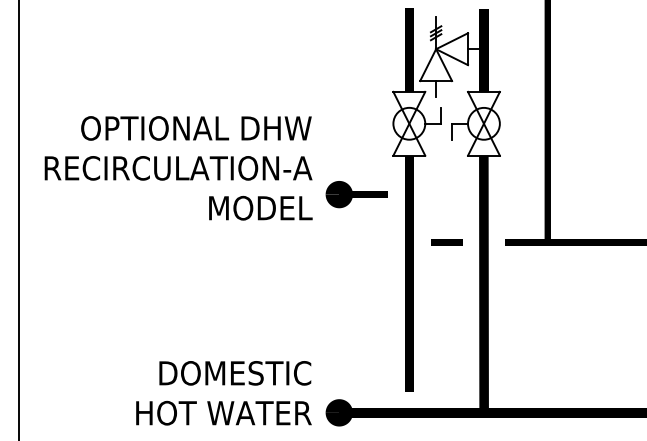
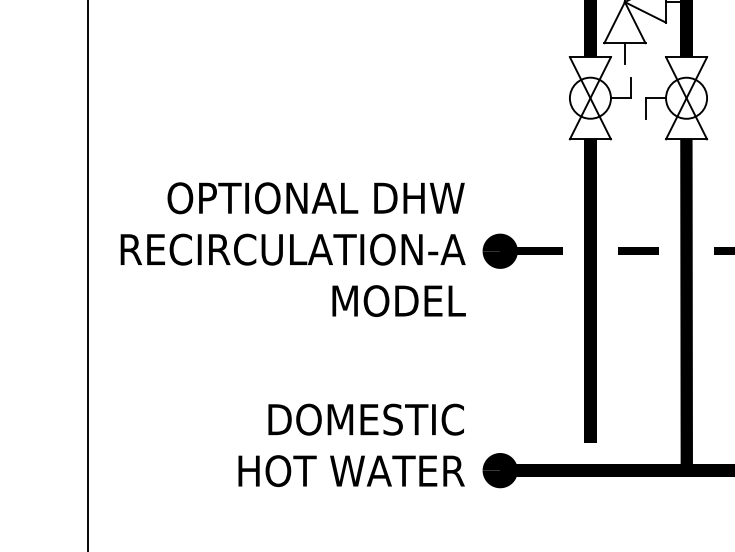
text: (178, 168) -> (293, 249), moved
part: (356, 194) -> (522, 251), moved

